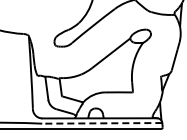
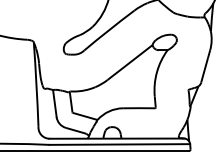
line: (101, 123) -> (118, 144), dashed -> solid

